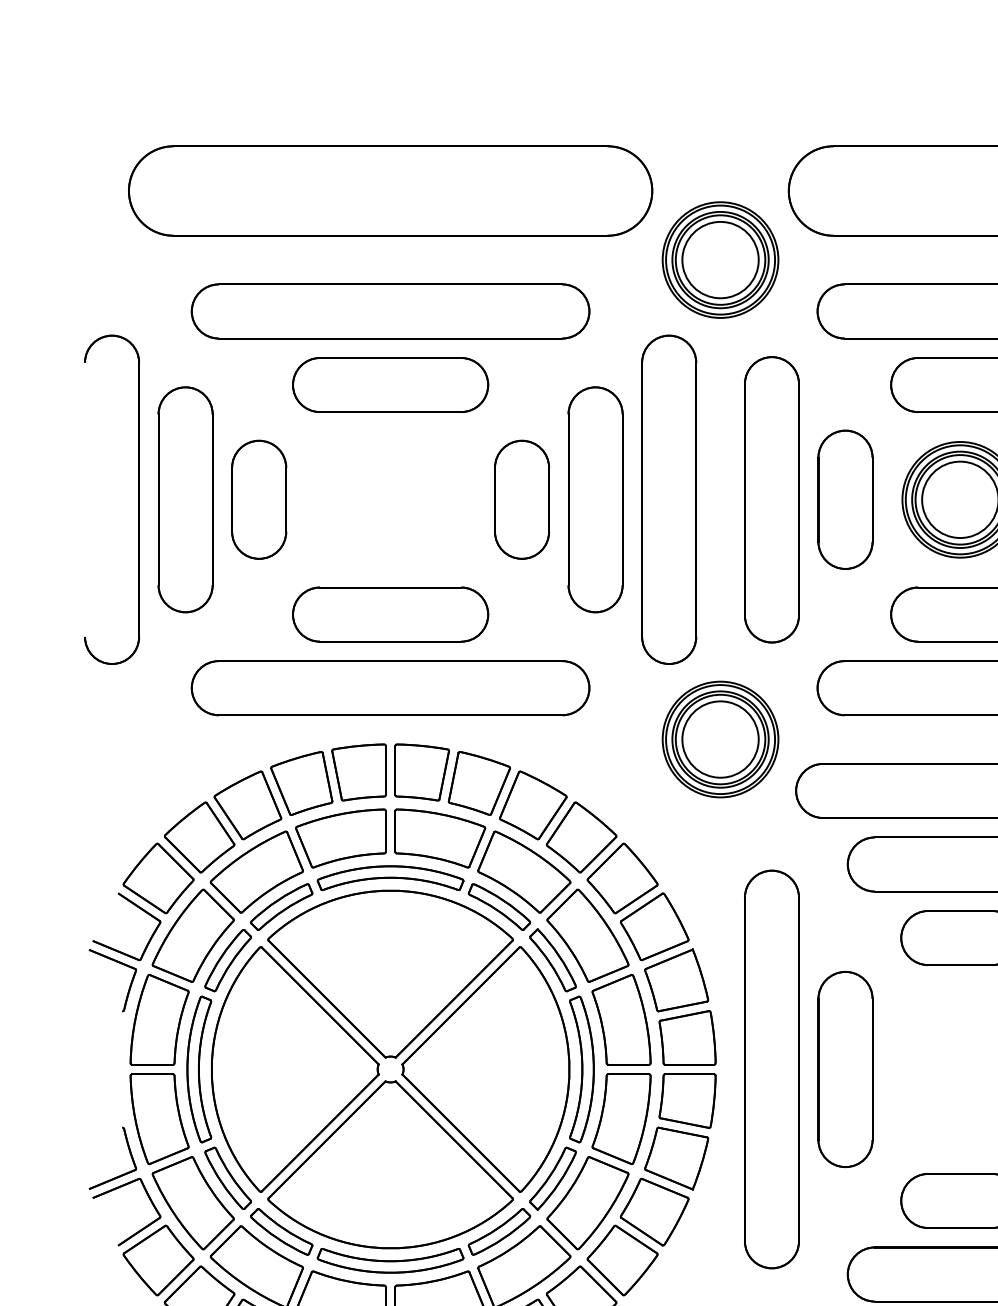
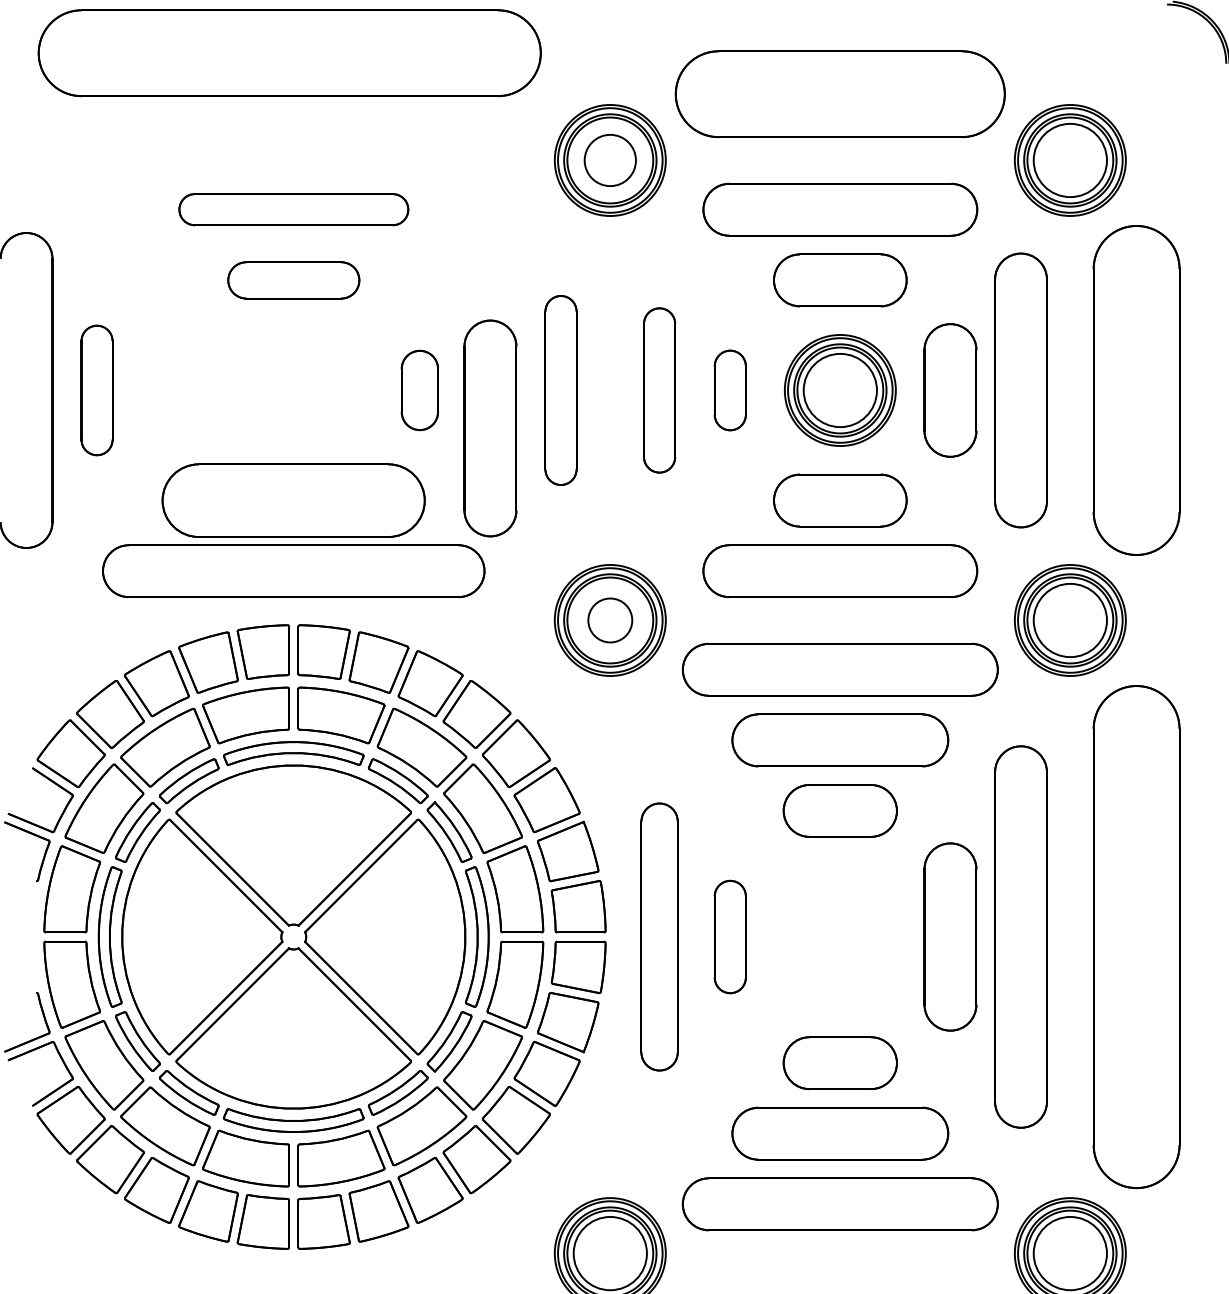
part: (390, 191) -> (289, 53), moved
circle: (719, 260) -> (609, 160), size x0.7
part: (390, 311) -> (293, 209), size x0.6
part: (390, 385) -> (293, 280), size x0.7
part: (184, 499) -> (96, 390), size x0.6
part: (259, 499) -> (167, 390), removed
part: (521, 499) -> (419, 390), size x0.7
part: (595, 499) -> (490, 428), moved
part: (668, 499) -> (560, 390), size x0.6
part: (771, 499) -> (659, 390), size x0.6
part: (845, 499) -> (730, 390), size x0.6
part: (390, 614) -> (293, 500), size x1.4
circle: (719, 739) -> (609, 620), size x0.6
part: (771, 1068) -> (659, 936), size x0.7
part: (845, 1068) -> (730, 936), size x0.6

